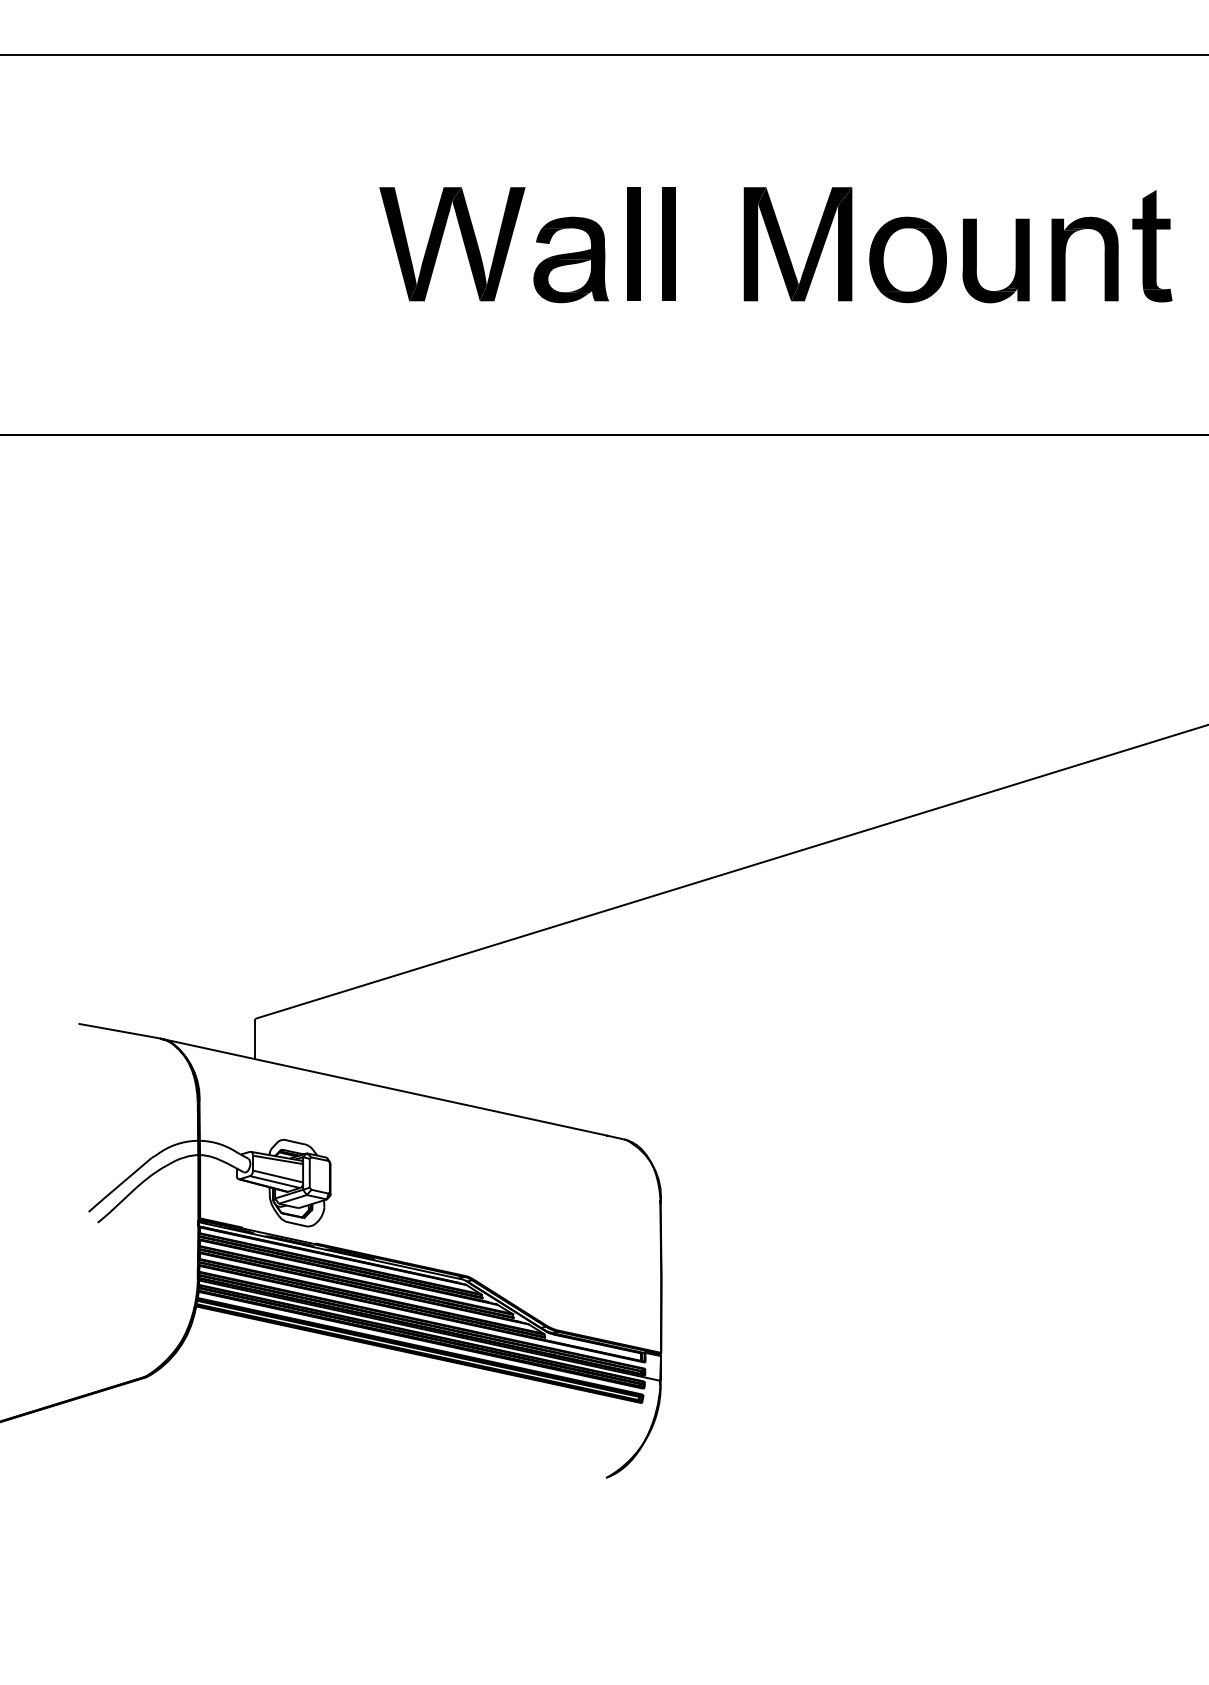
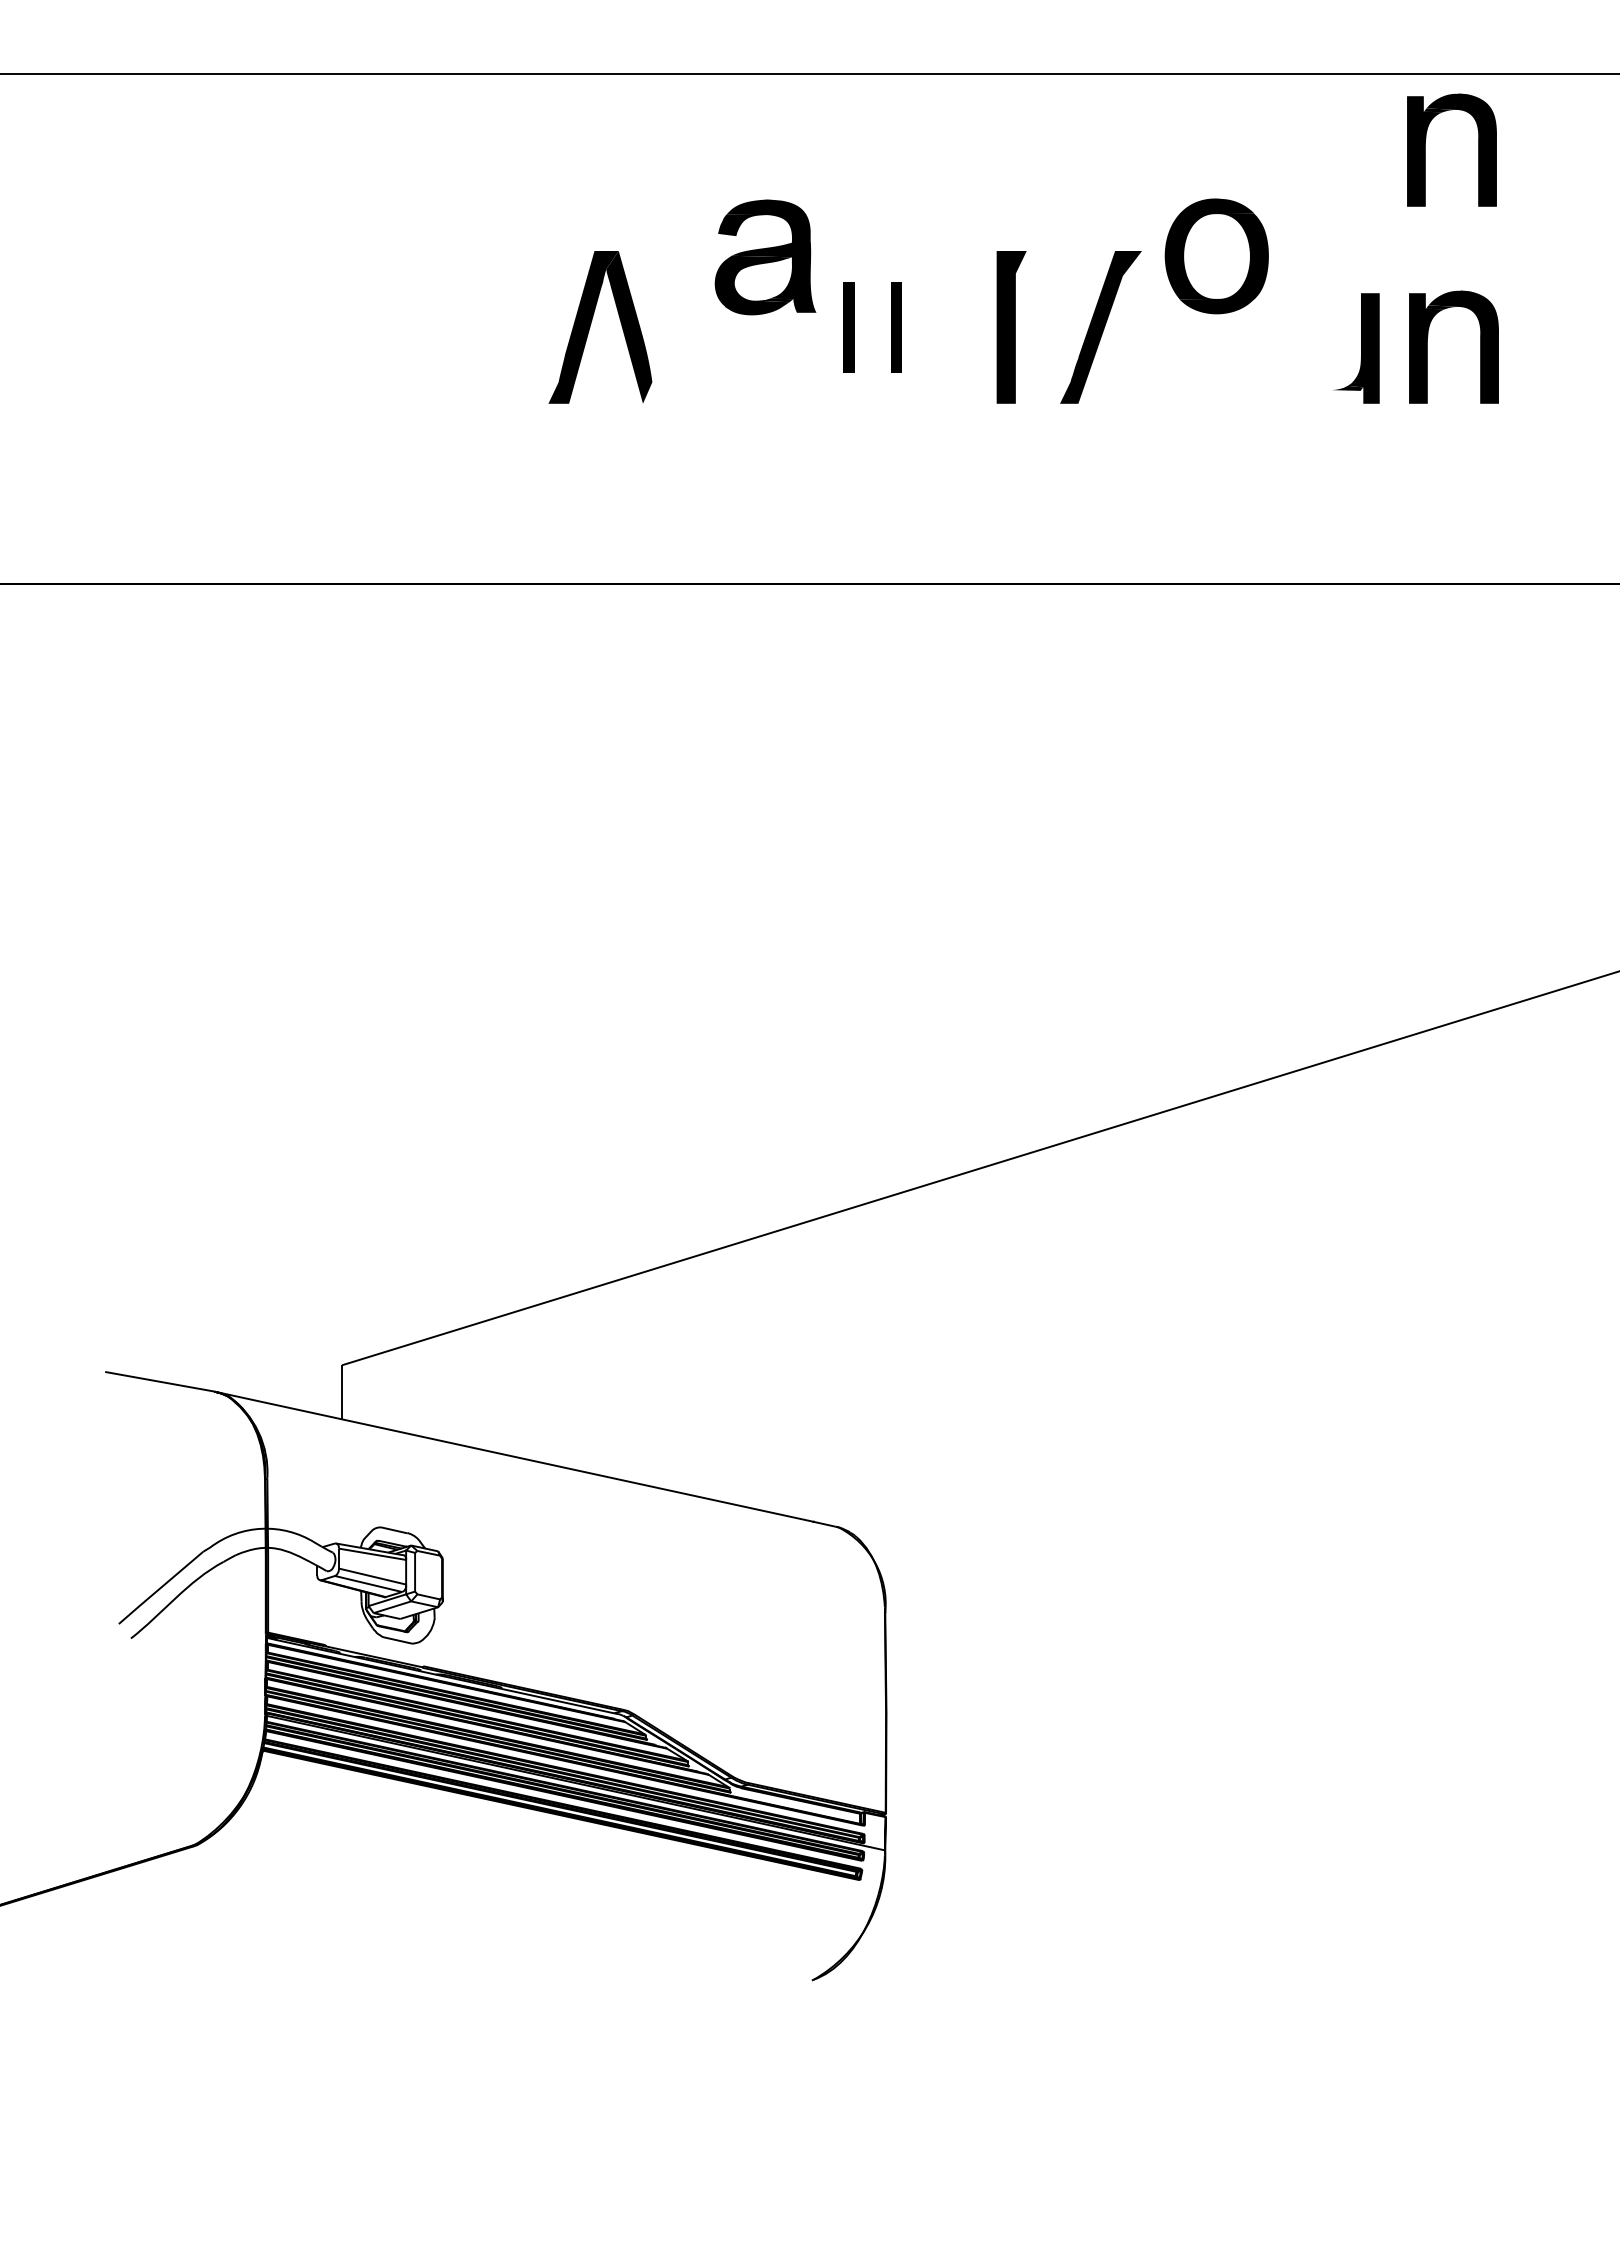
part: (1063, 111) -> (1425, 149), added
fill: (398, 244) -> (533, 327), removed
fill: (502, 244) -> (673, 327), removed
part: (633, 244) -> (848, 327), size x0.6
part: (669, 244) -> (896, 327), size x0.6
fill: (778, 244) -> (1042, 327), removed
fill: (845, 244) -> (1132, 327), removed
part: (1151, 245) -> (1543, 329), removed
part: (571, 260) -> (765, 257), moved
part: (907, 260) -> (1216, 256), moved
fill: (988, 260) -> (1324, 349), removed

